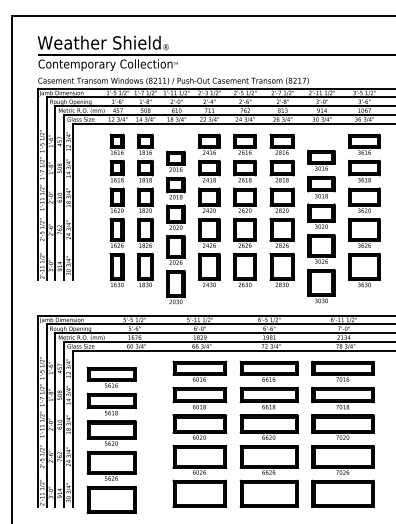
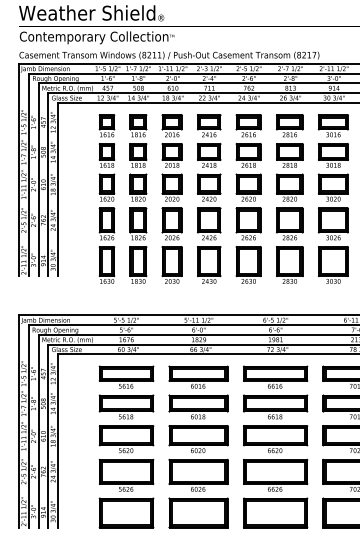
part: (321, 226) -> (333, 198), moved
part: (175, 227) -> (171, 198), moved
part: (111, 439) -> (126, 446), moved

